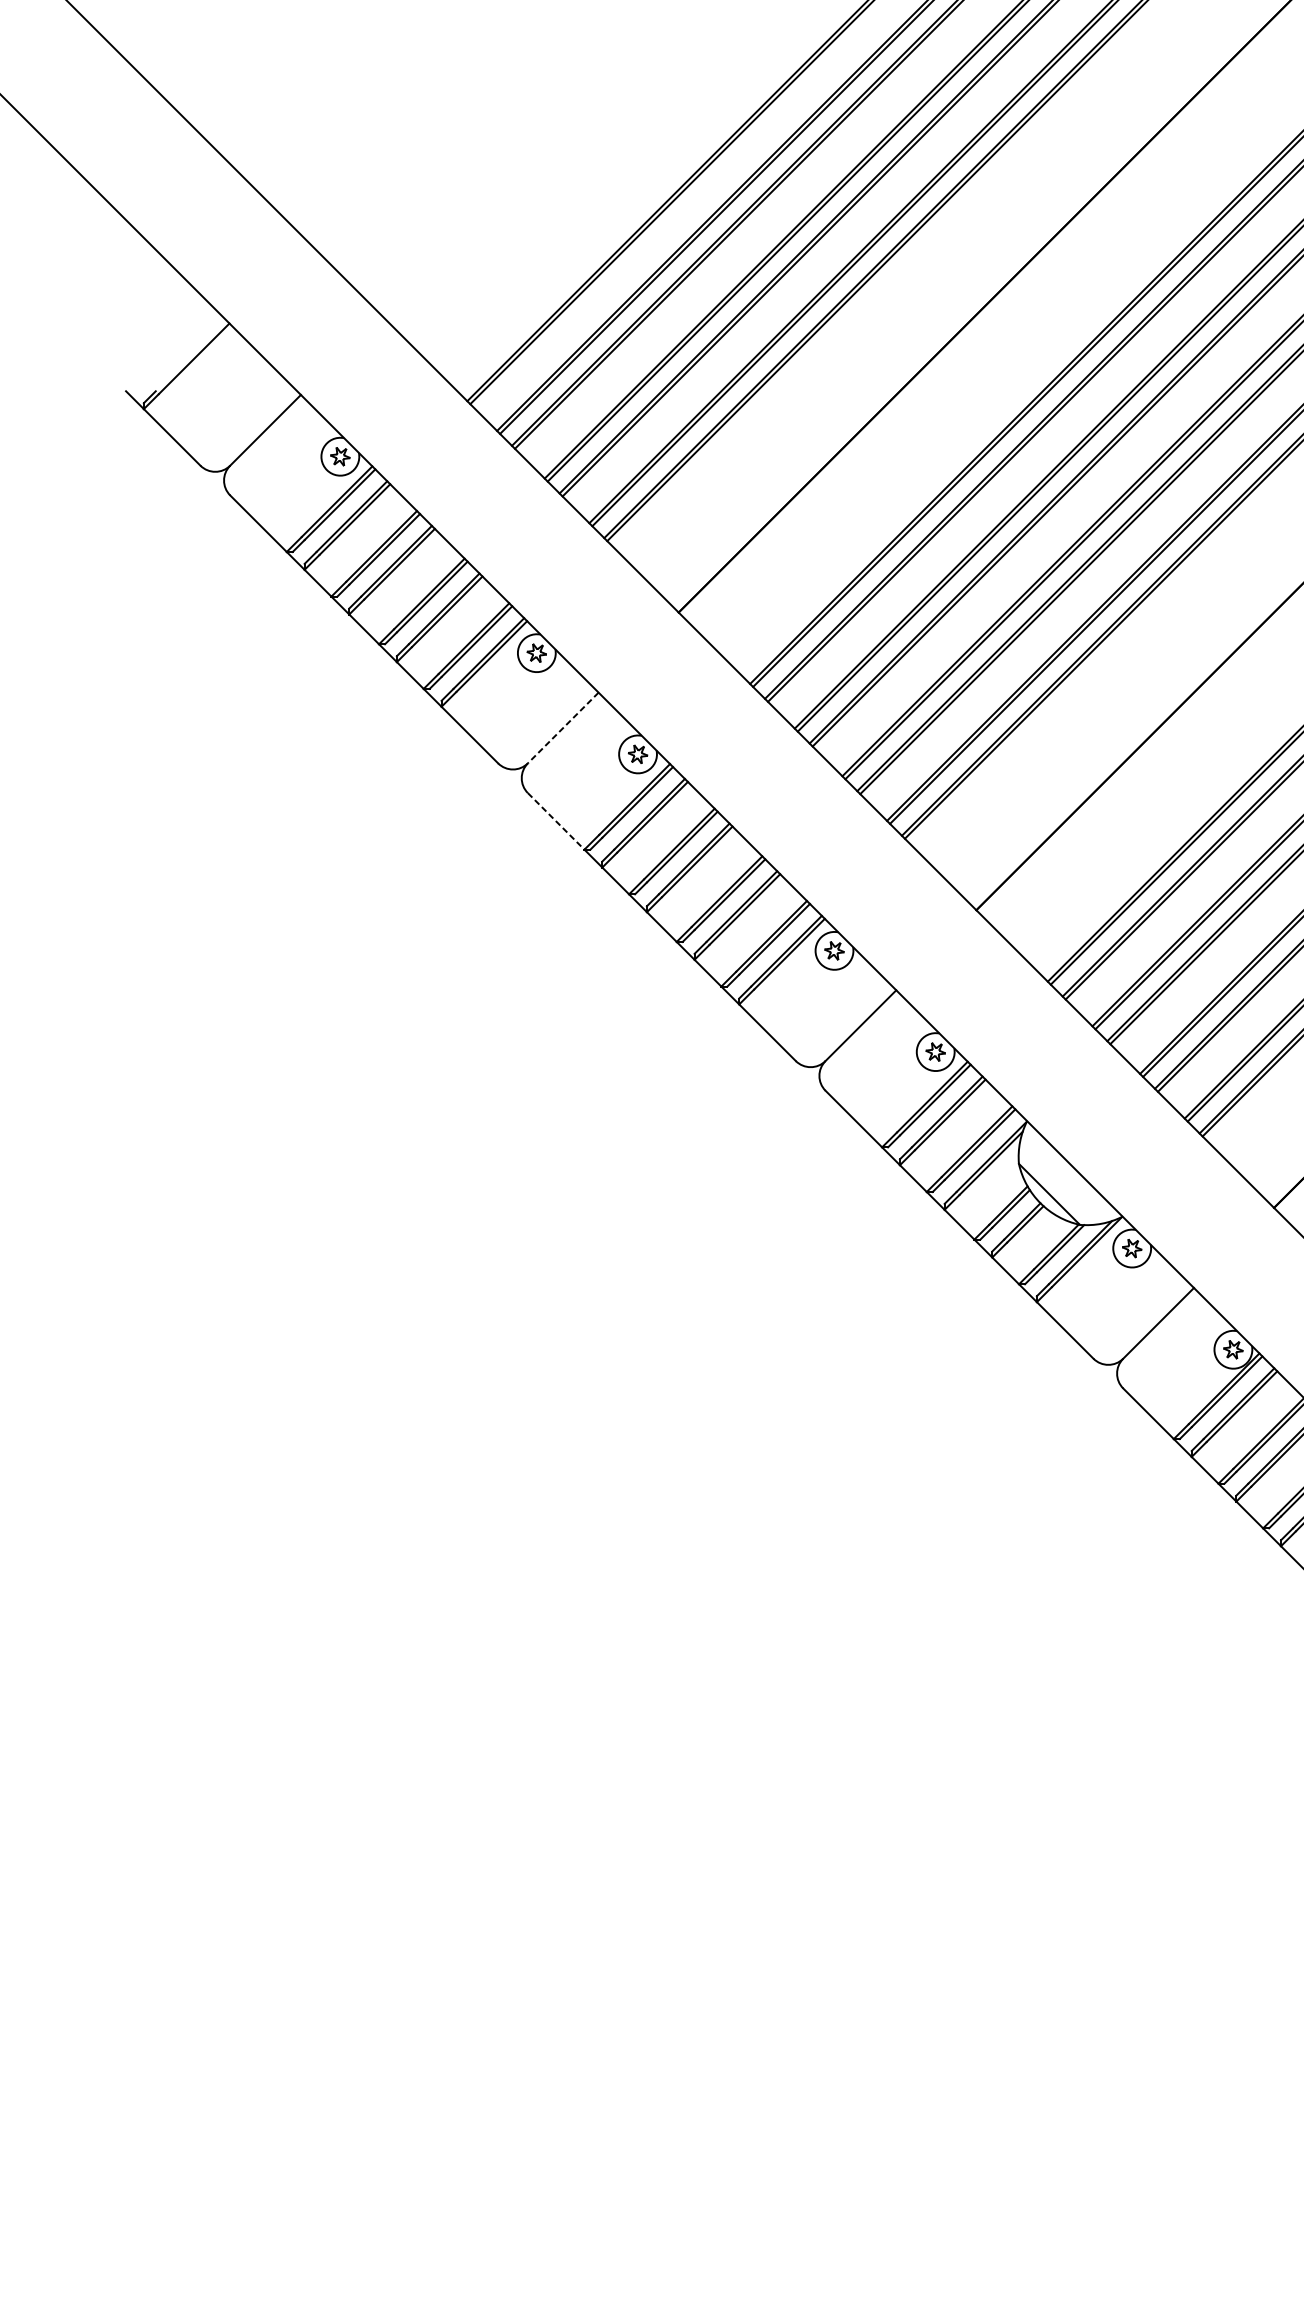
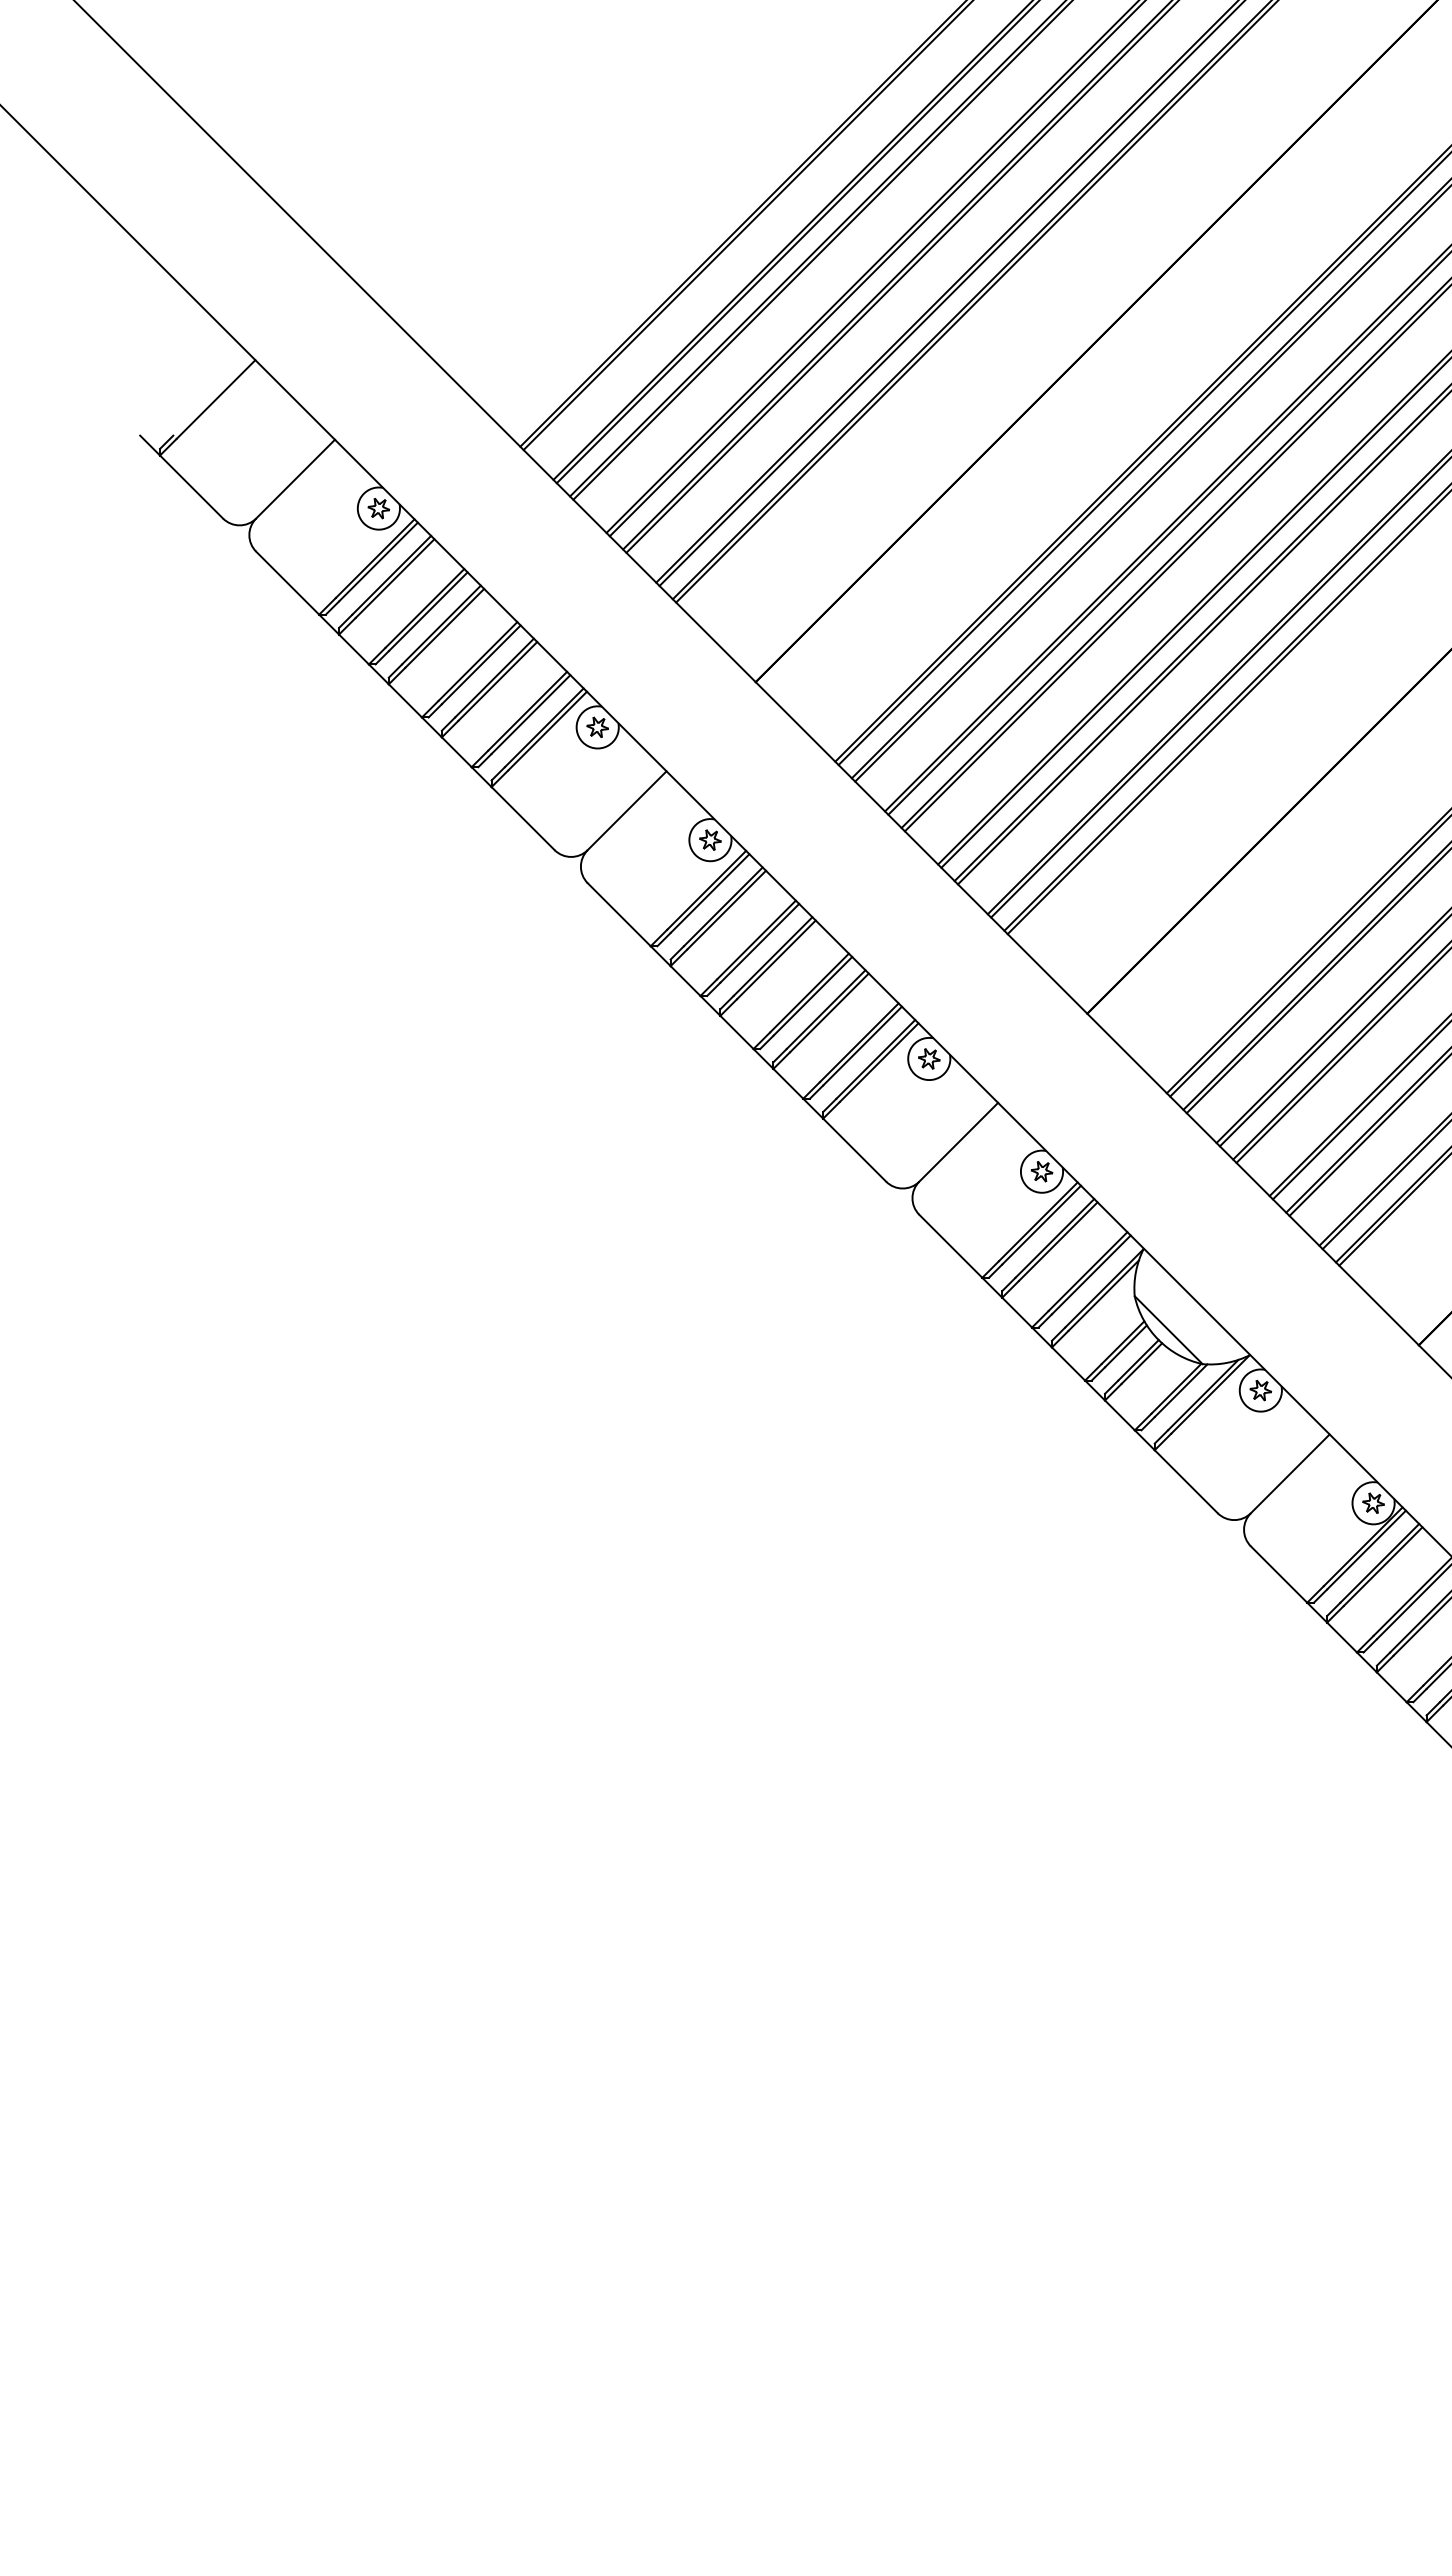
line: (563, 727) -> (627, 810), dashed -> solid
line: (556, 821) -> (619, 914), dashed -> solid

